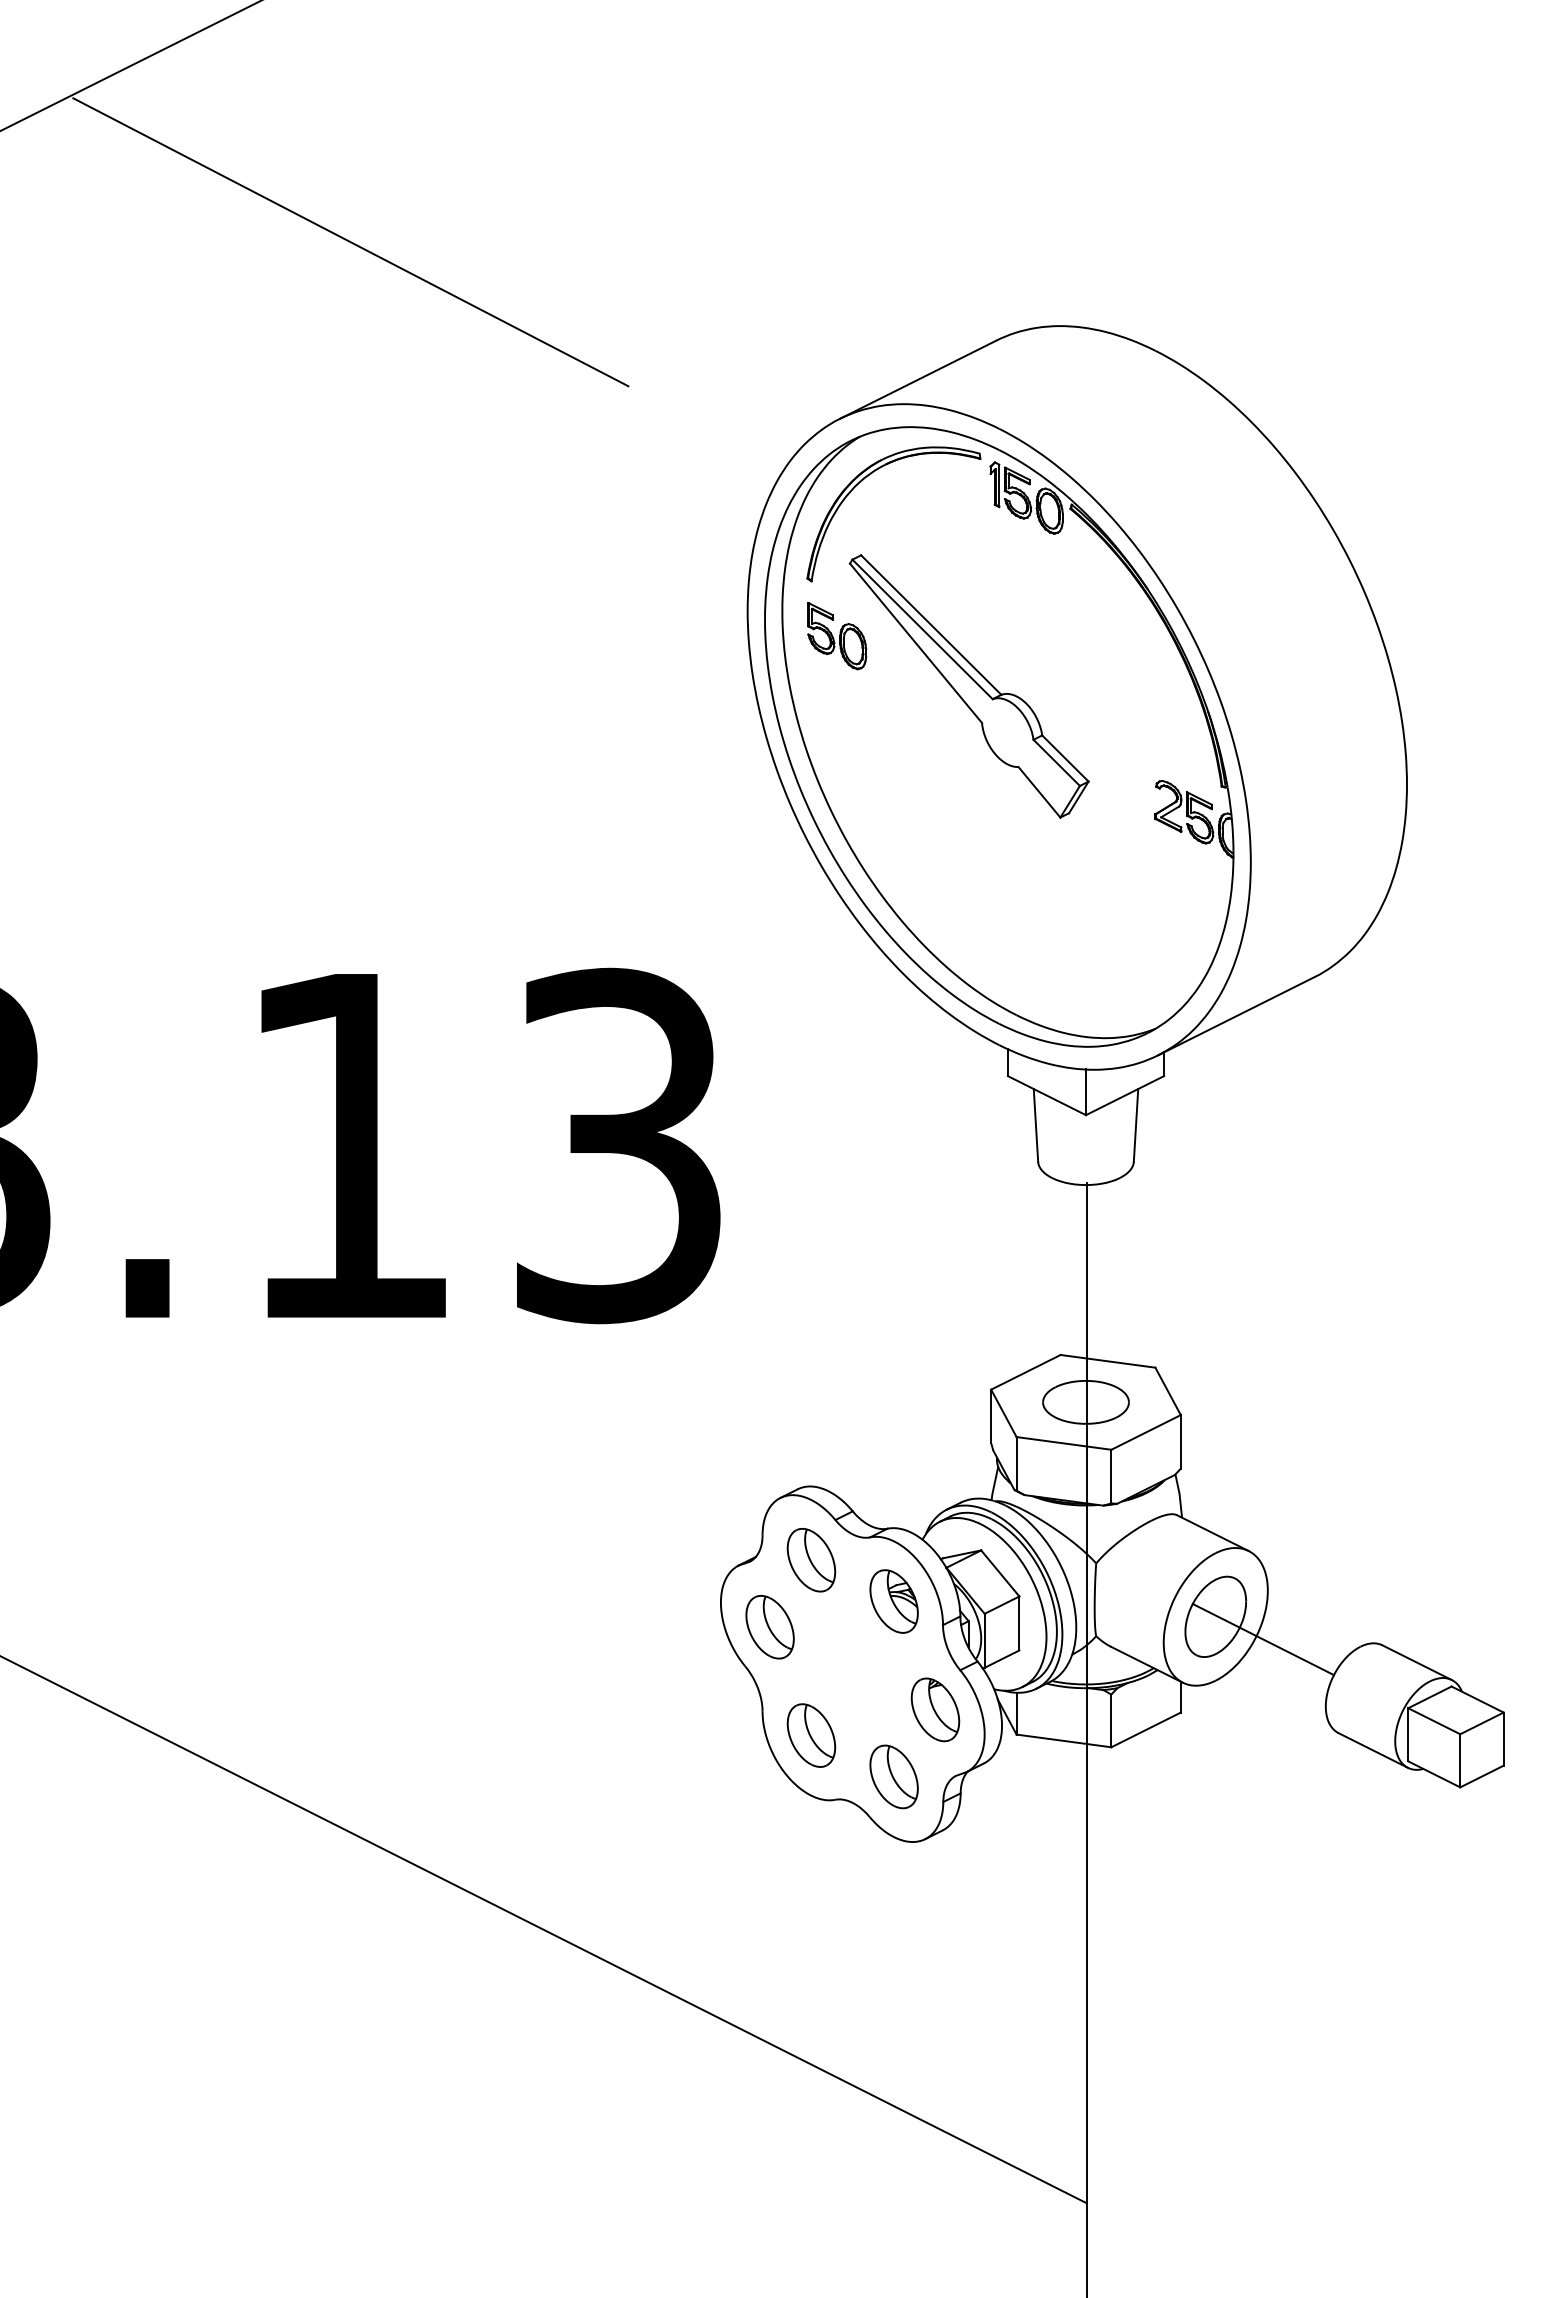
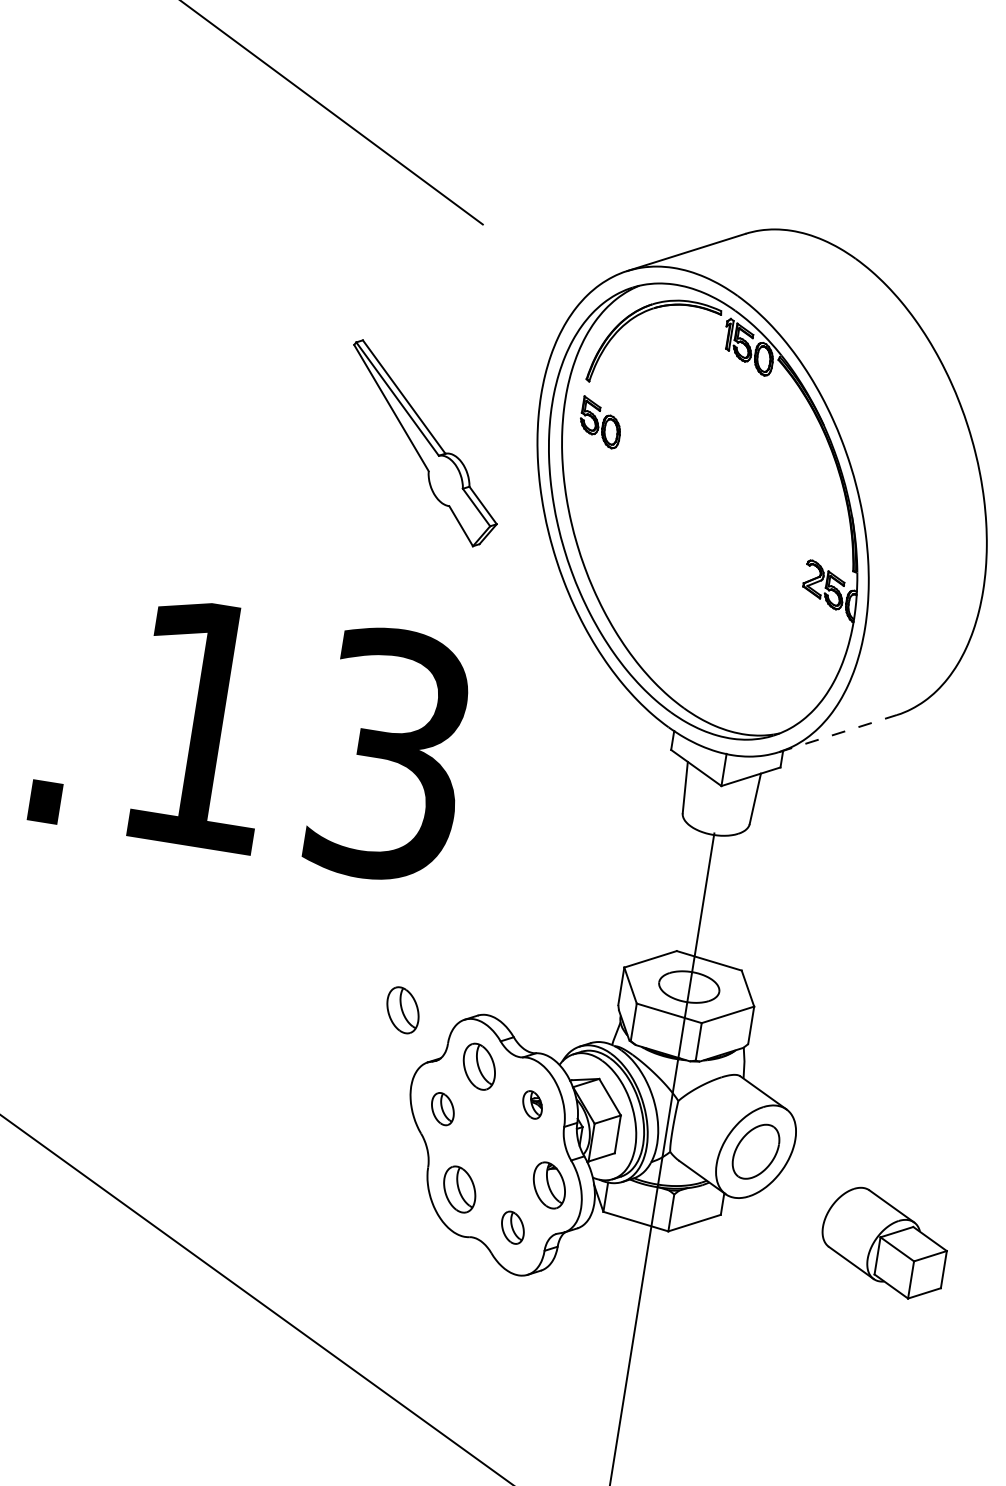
part: (968, 686) -> (423, 444), moved
line: (1236, 1015) -> (837, 733), solid -> dashed
part: (692, 1498) -> (403, 1010), added
part: (893, 1601) -> (532, 1104), size x0.6
part: (769, 1627) -> (442, 1109), size x0.7
line: (1262, 1639) -> (786, 1172), removed
part: (893, 1776) -> (512, 1227), size x0.7

